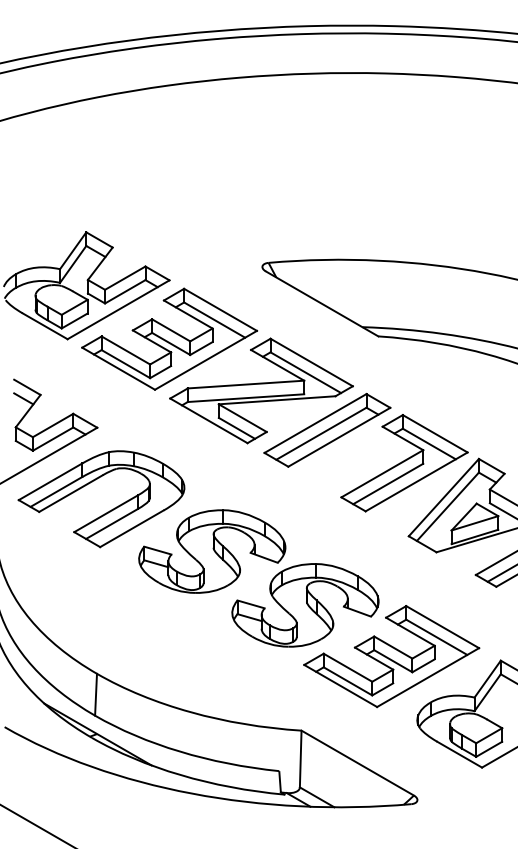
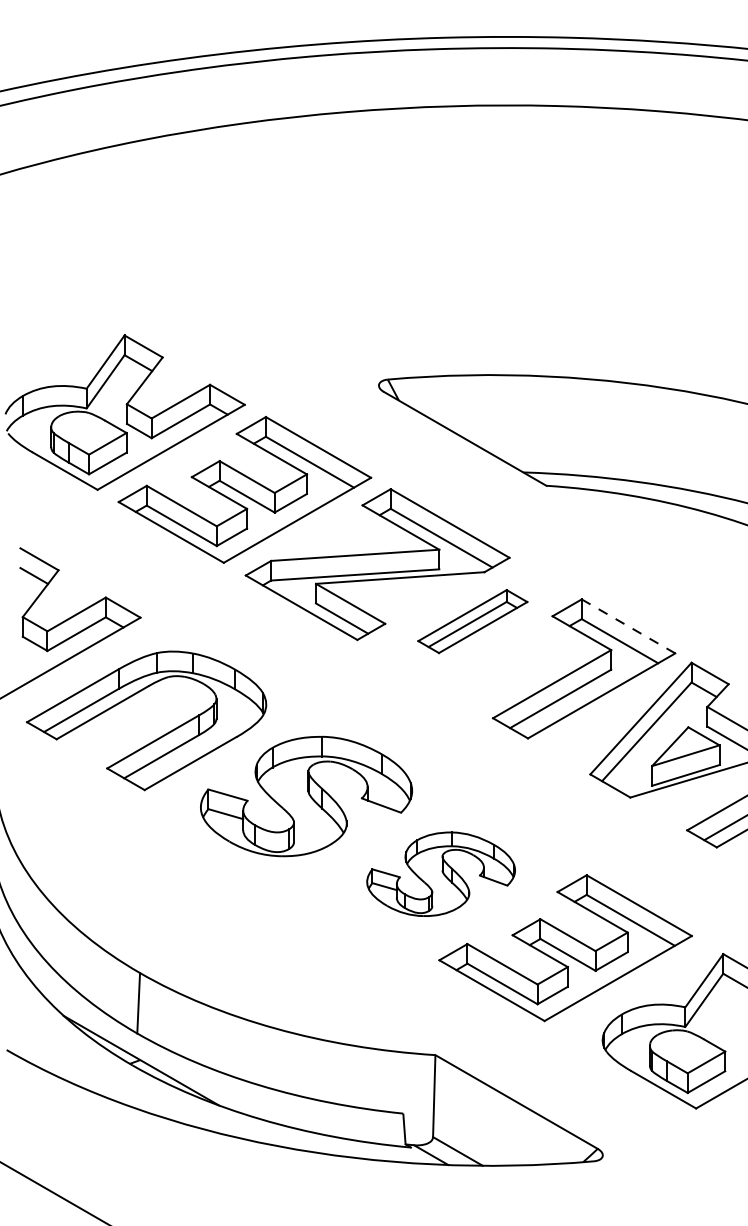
part: (327, 430) -> (472, 621), size x0.6
line: (434, 433) -> (627, 625), solid -> dashed
part: (305, 605) -> (441, 874), size x0.7

